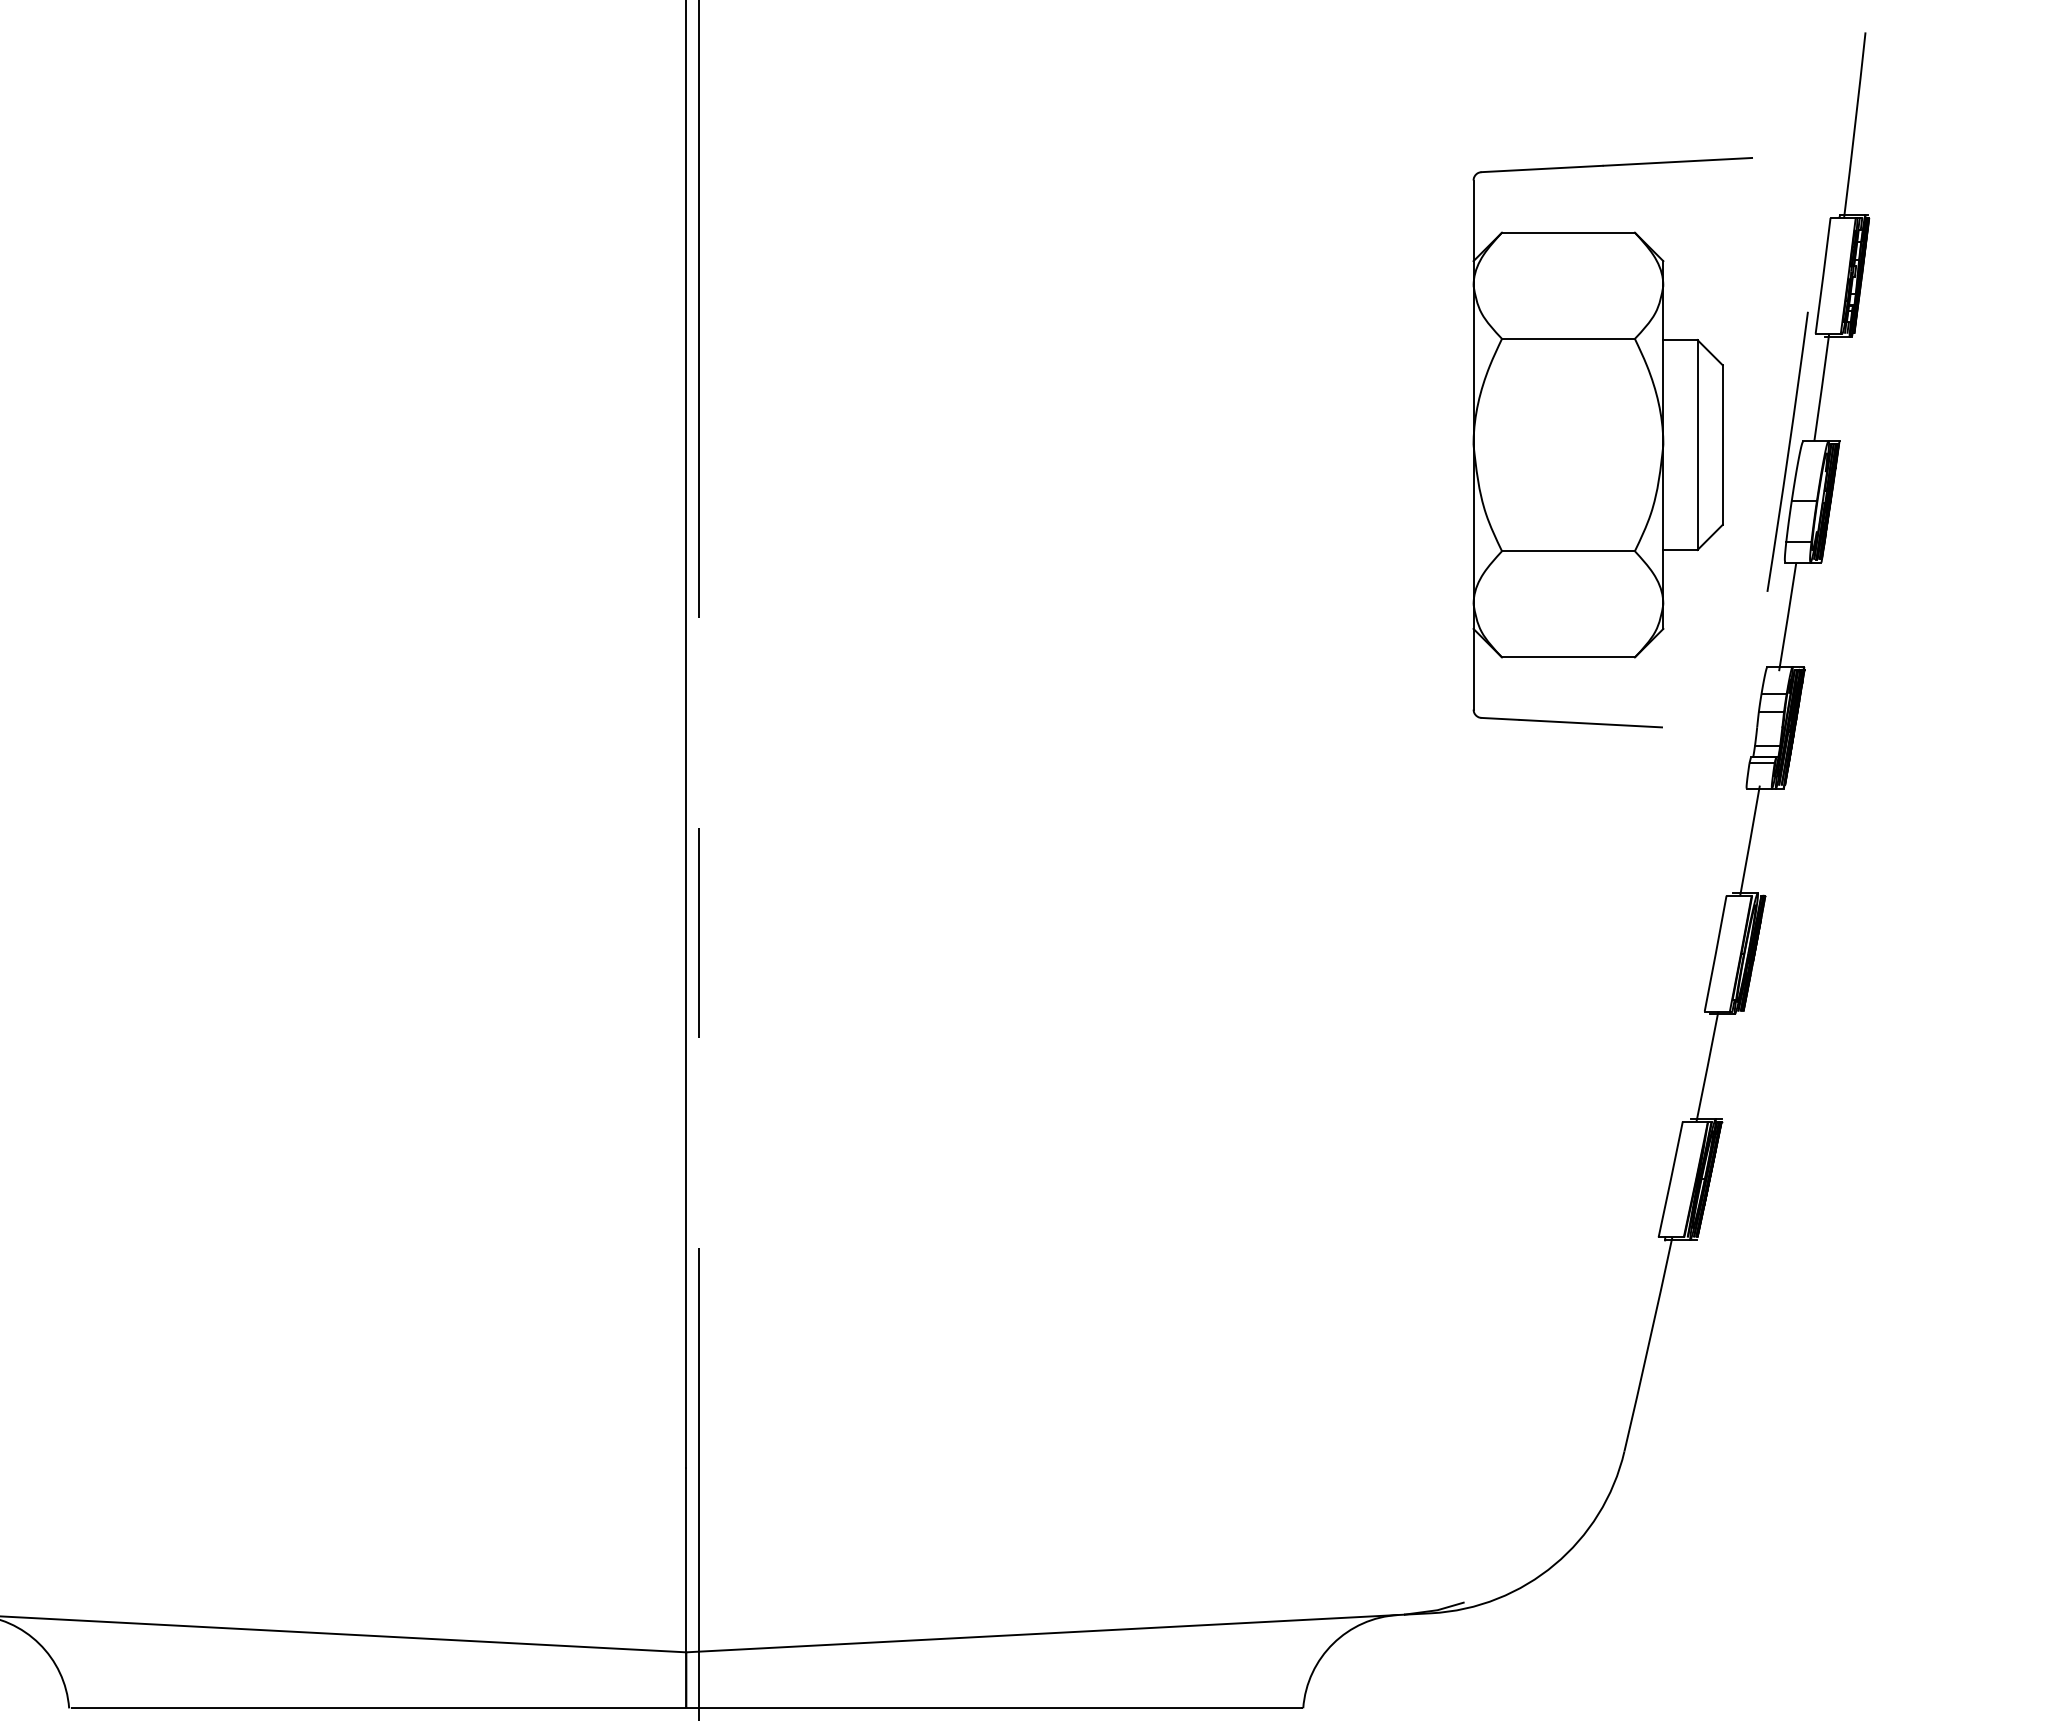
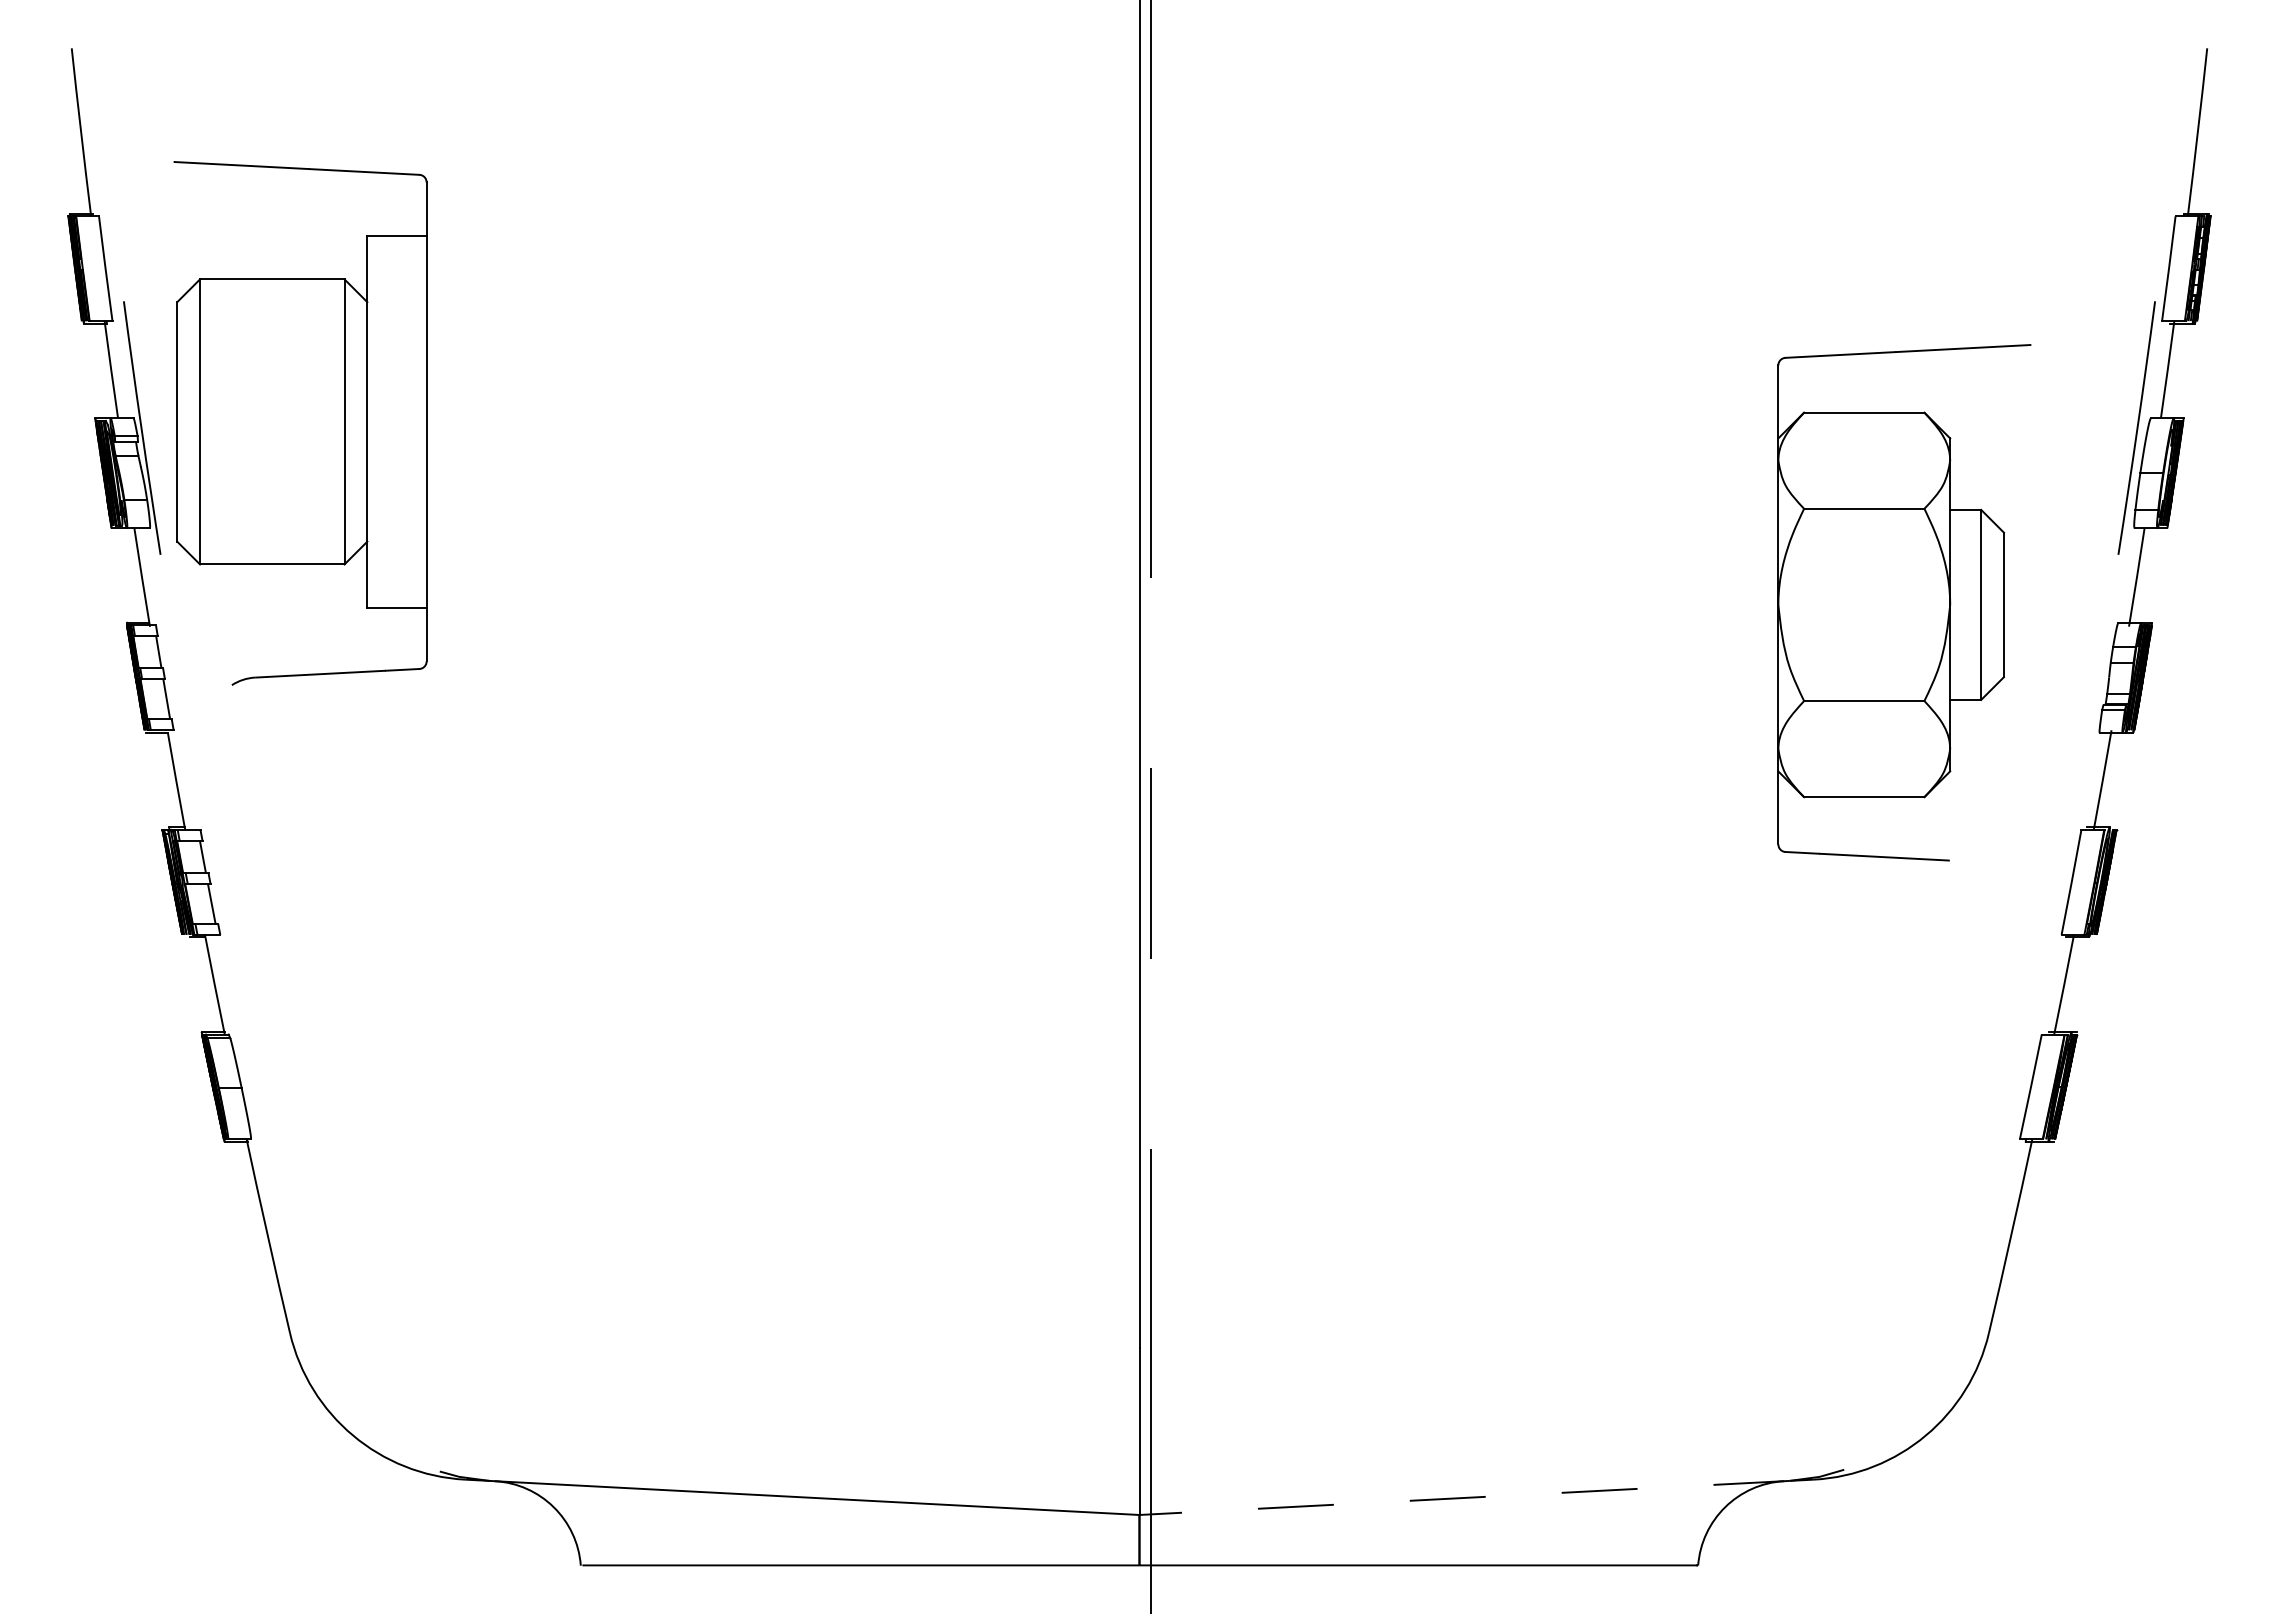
part: (1612, 442) -> (1904, 602), moved
line: (1044, 1633) -> (1463, 1497), solid -> dashed

